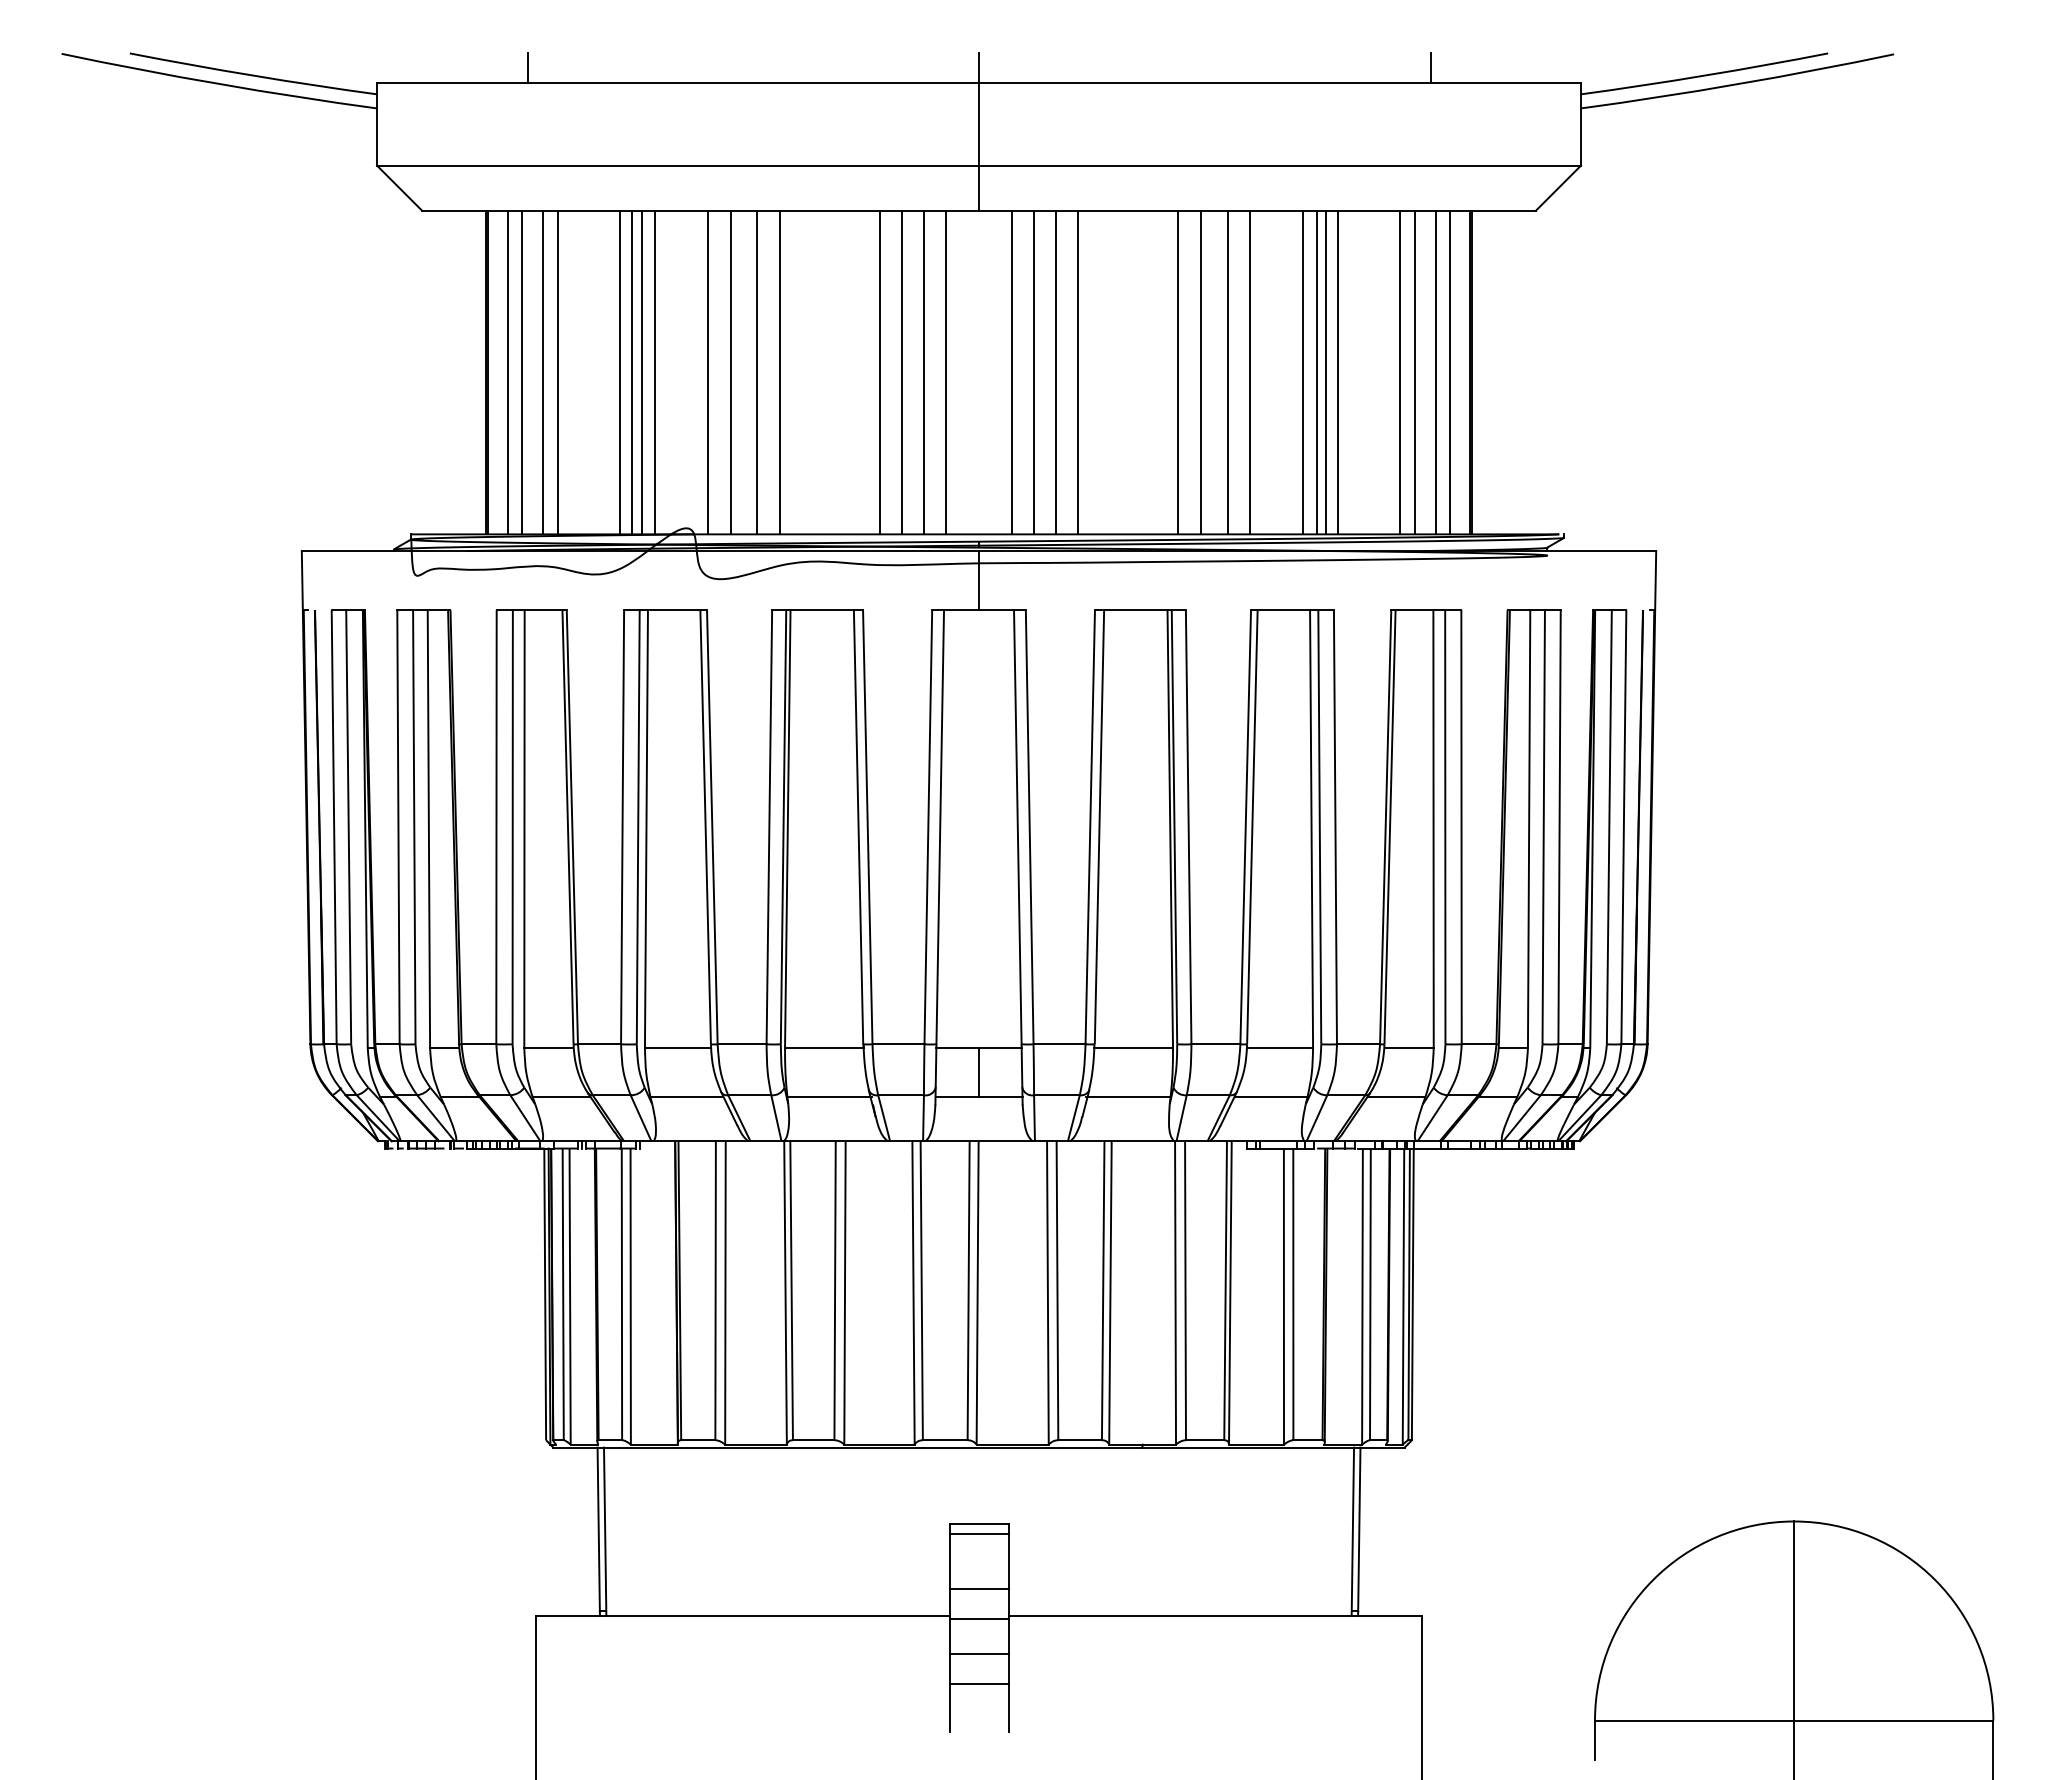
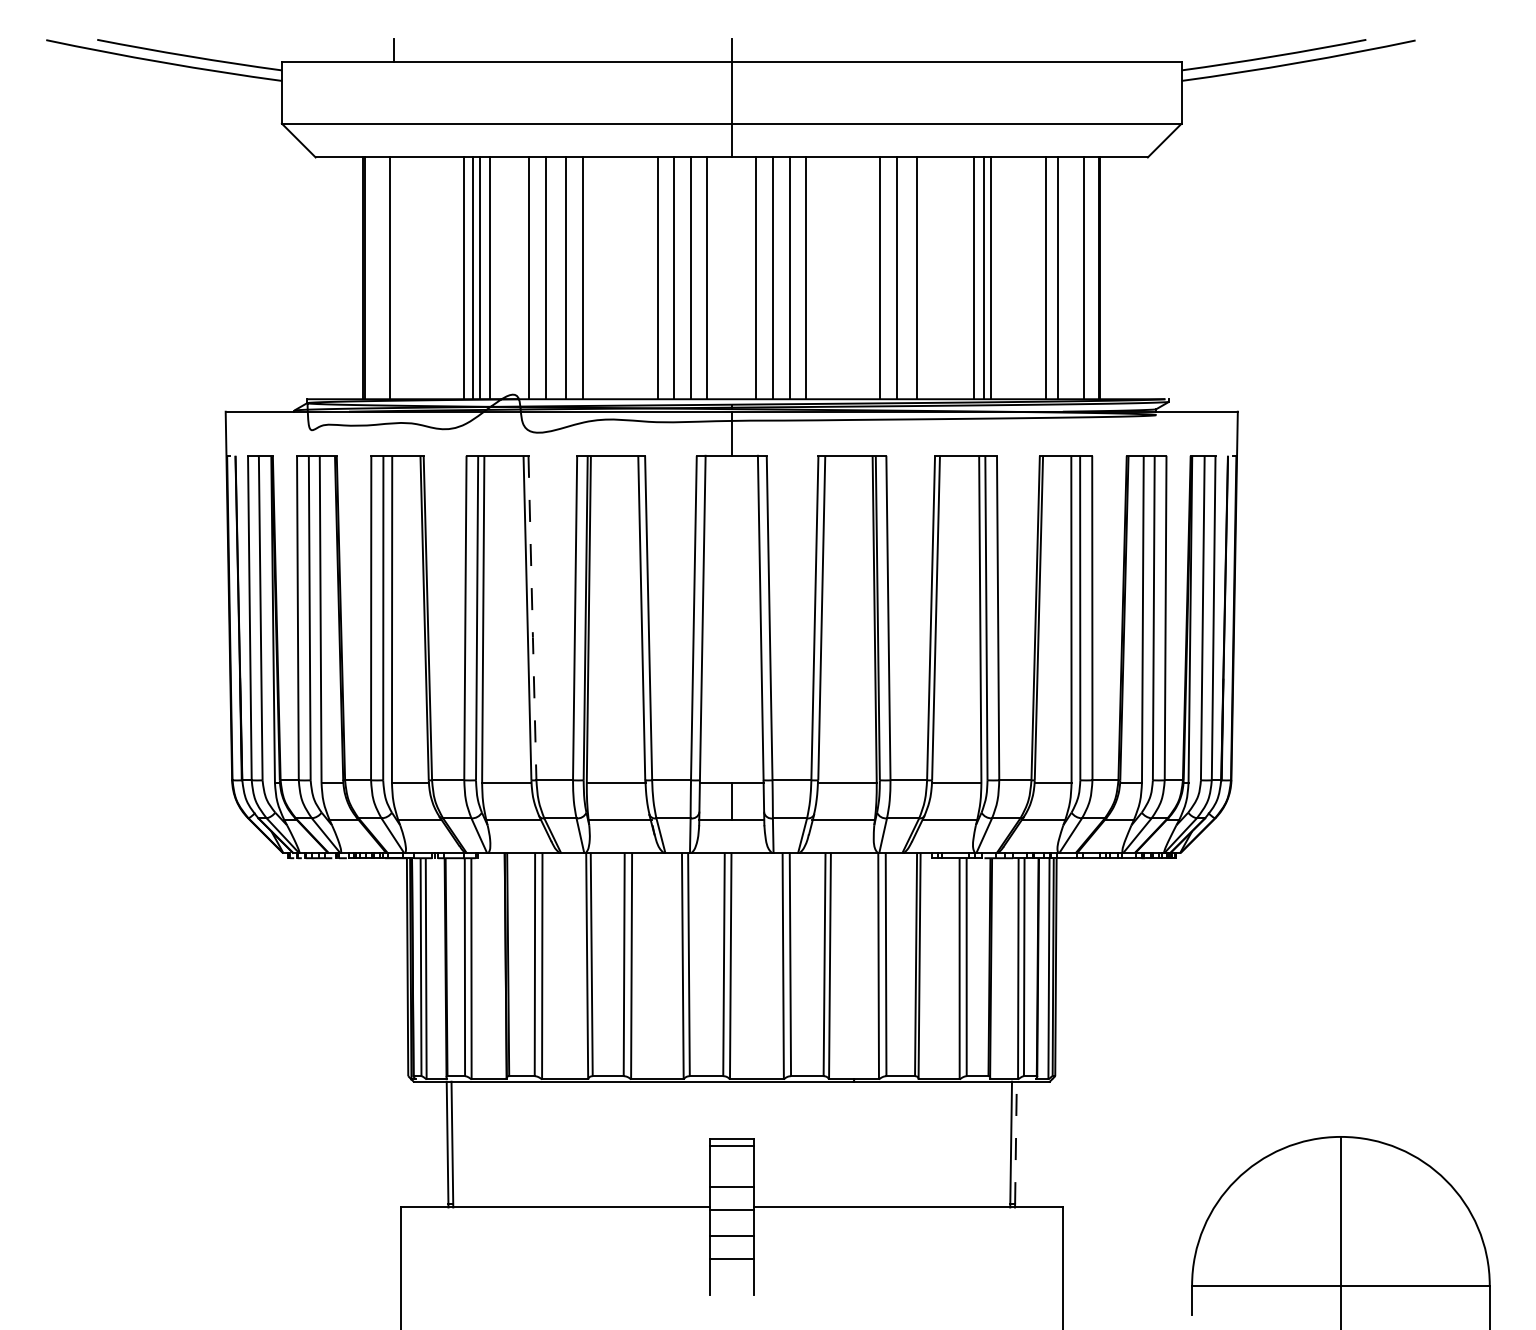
line: (1430, 67) -> (1069, 50), removed
line: (507, 372) -> (379, 278), removed
line: (543, 372) -> (406, 278), removed
line: (558, 372) -> (417, 278), removed
line: (1250, 372) -> (934, 278), removed
line: (1337, 372) -> (999, 278), removed
line: (1436, 372) -> (1073, 278), removed
line: (712, 828) -> (532, 619), solid -> dashed
line: (1359, 1529) -> (1016, 1142), solid -> dashed

